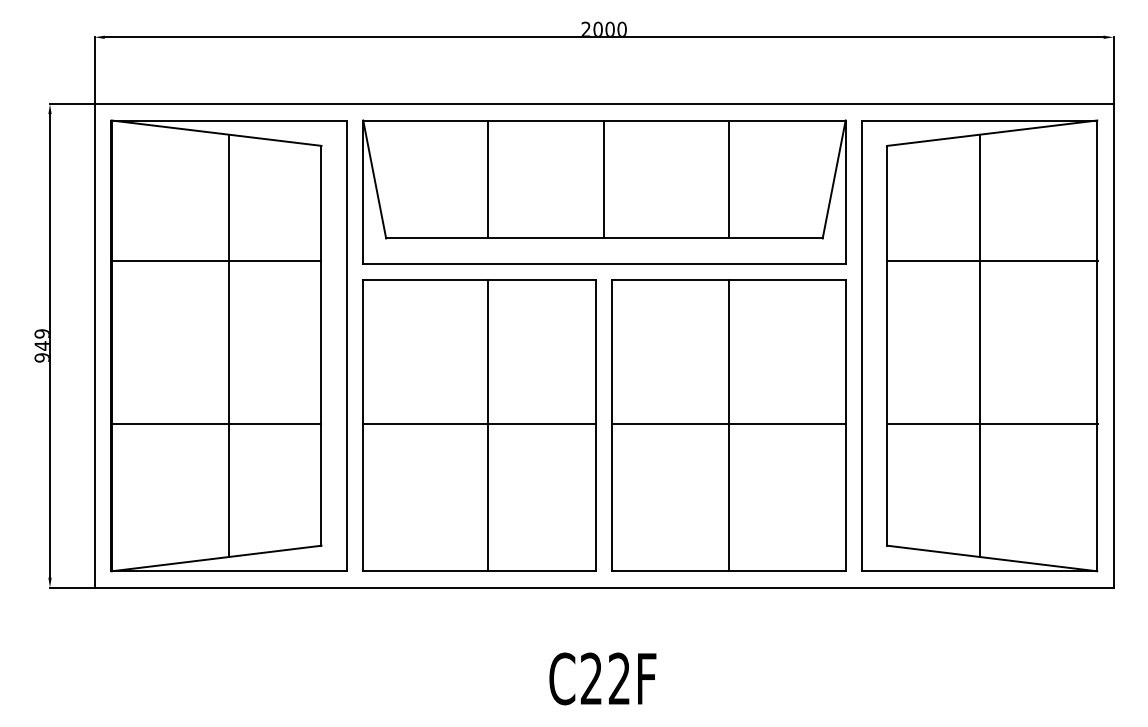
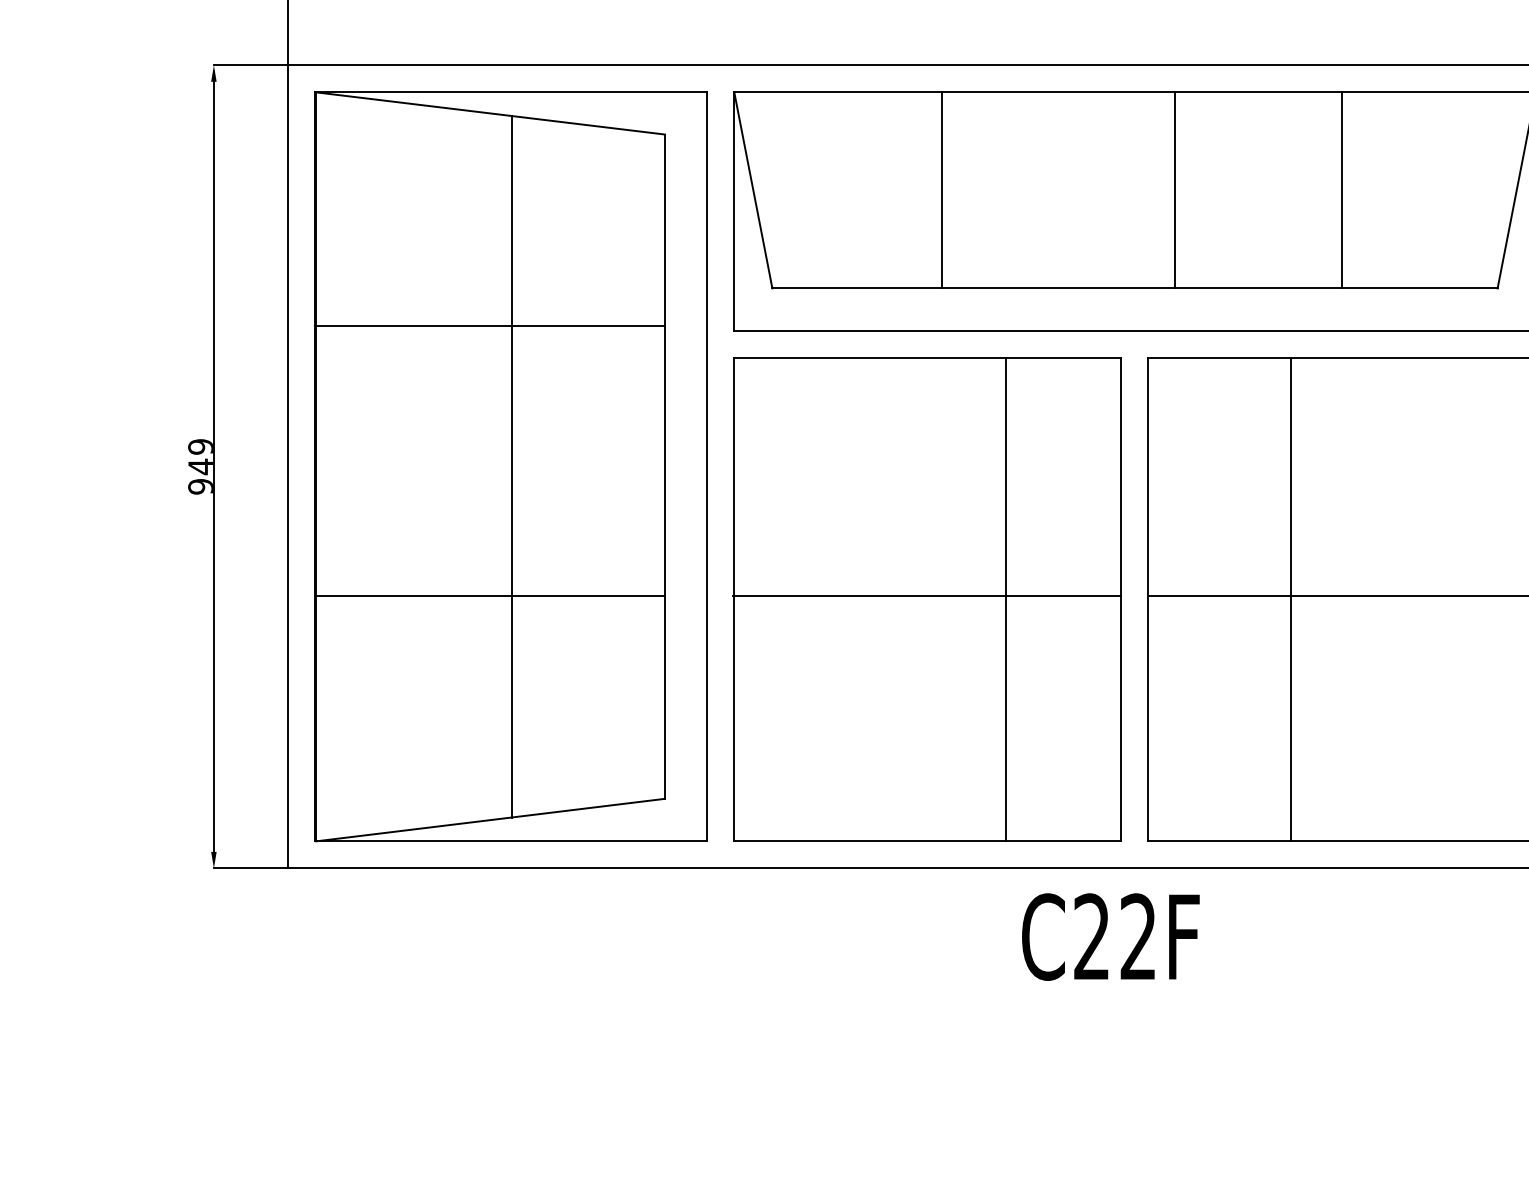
line: (604, 179) -> (1174, 190), moved
line: (488, 425) -> (1007, 599), moved
line: (729, 425) -> (1291, 599), moved
text: (602, 678) -> (1110, 936), moved

